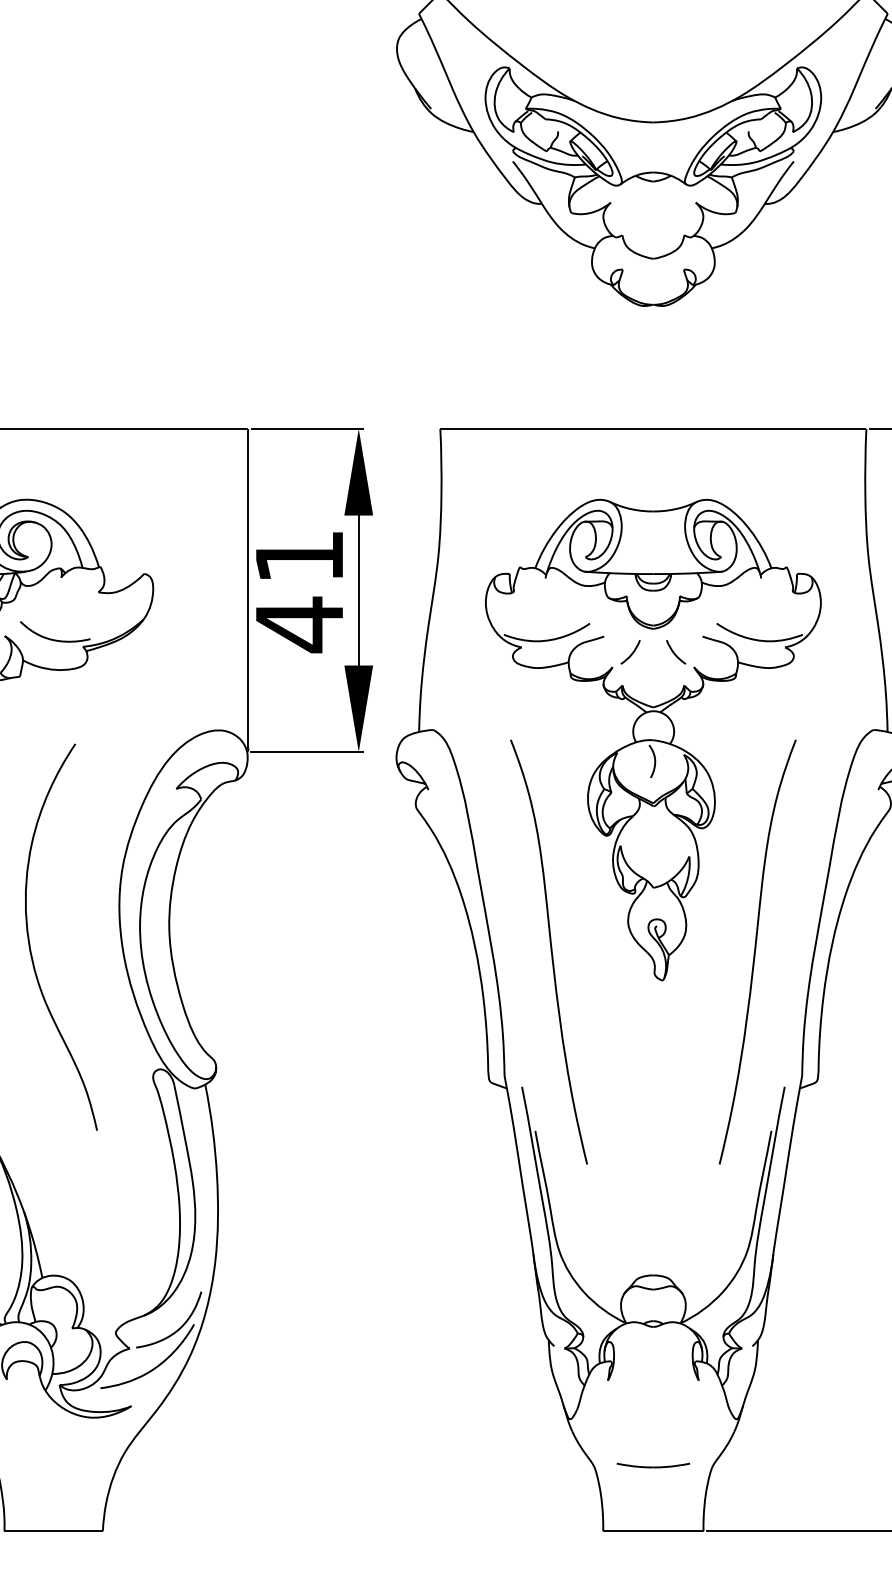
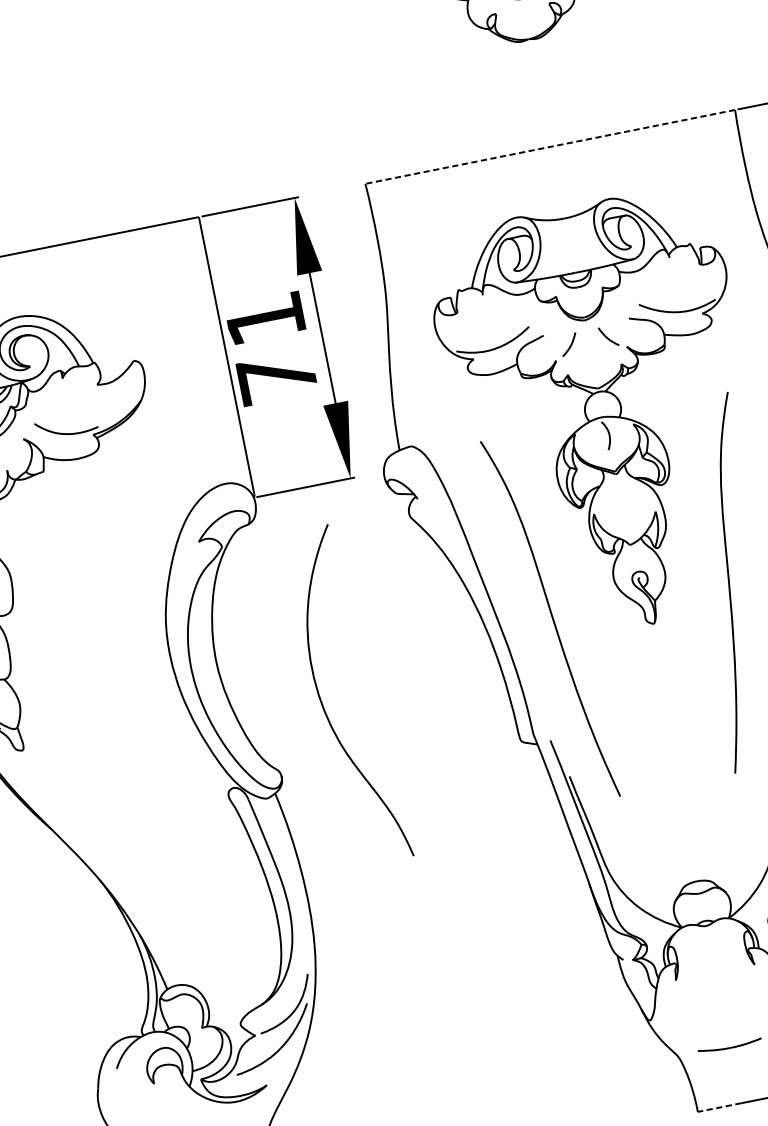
line: (652, 428) -> (549, 146), solid -> dashed
text: (299, 624) -> (277, 377), 41 -> 71
curve: (30, 943) -> (323, 705), moved
line: (627, 1531) -> (718, 1108), solid -> dashed

